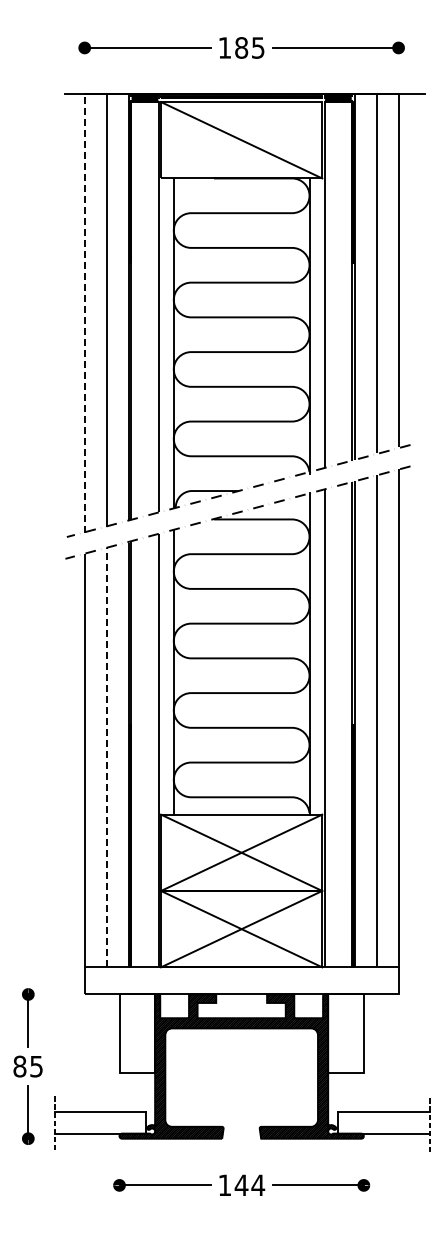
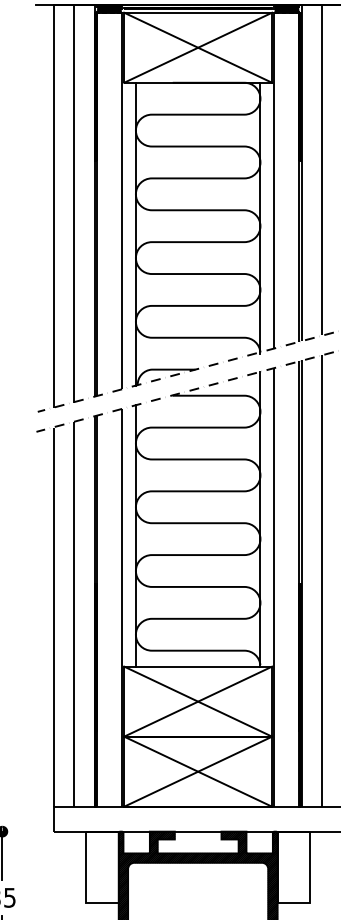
line: (241, 140) -> (198, 47), added
line: (84, 313) -> (53, 206), dashed -> solid
line: (106, 757) -> (74, 614), dashed -> solid

